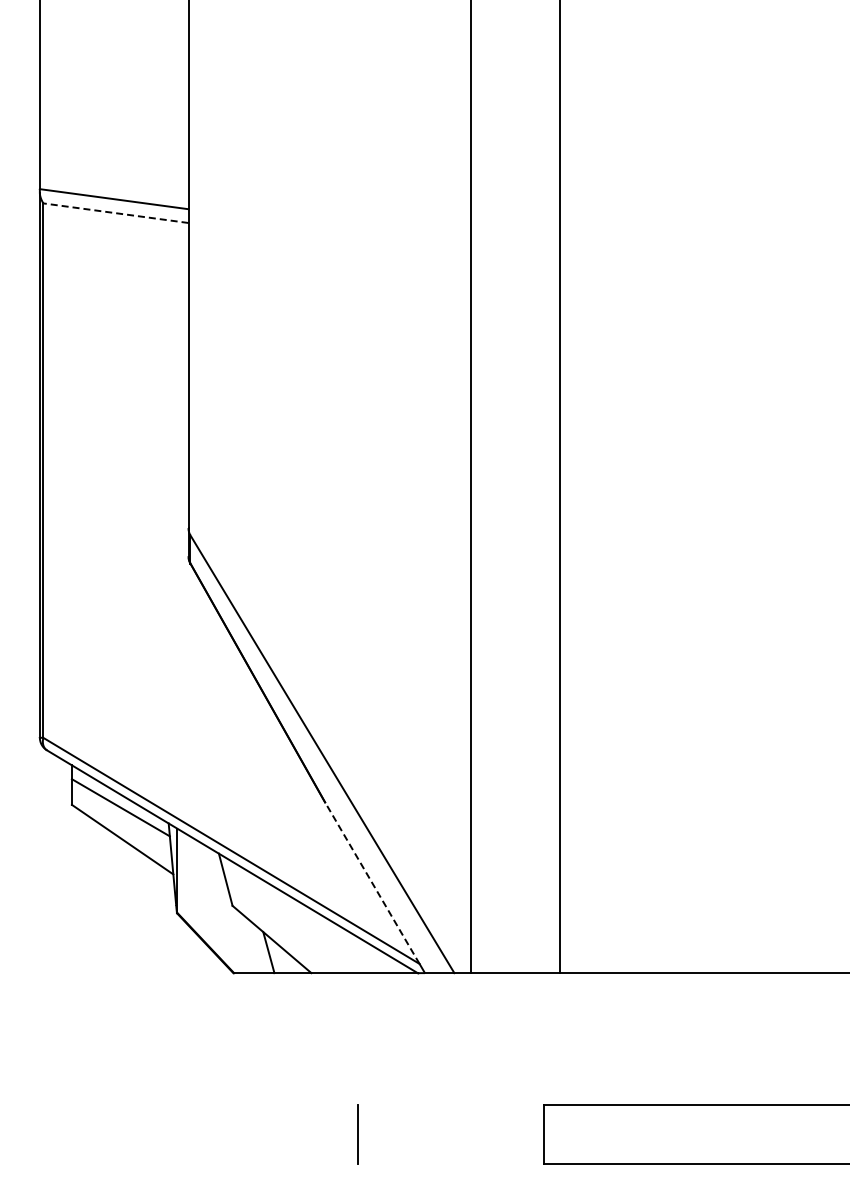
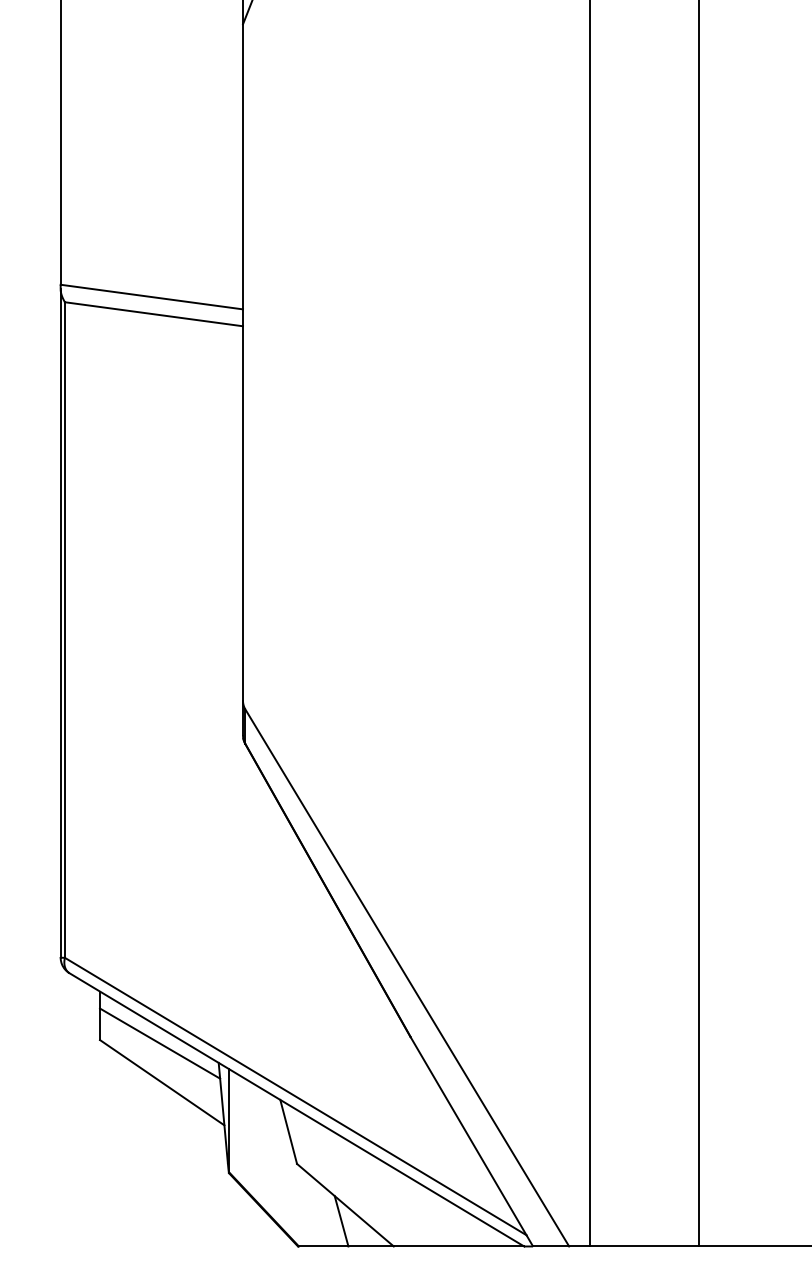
line: (115, 213) -> (153, 314), dashed -> solid
line: (372, 883) -> (468, 1136), dashed -> solid

